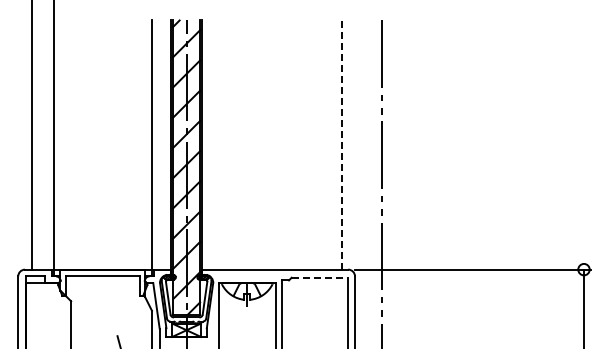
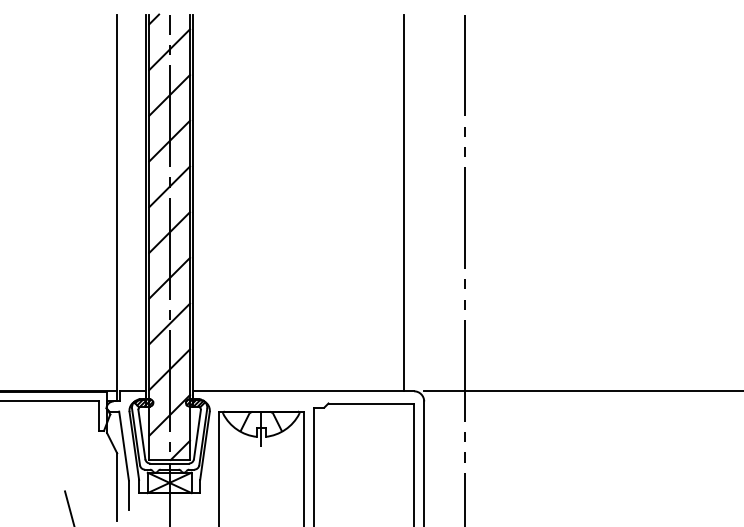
line: (341, 145) -> (403, 203), dashed -> solid
line: (320, 277) -> (372, 403), dashed -> solid

